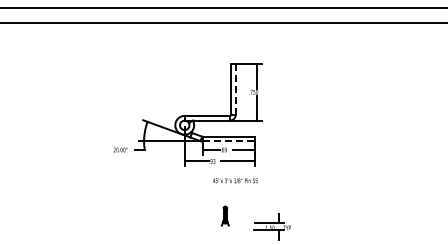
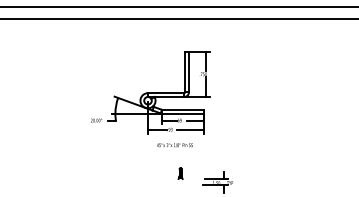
line: (235, 89) -> (188, 72), dashed -> solid
line: (229, 141) -> (183, 113), dashed -> solid
text: (235, 180) -> (175, 145), moved
part: (225, 215) -> (180, 173), size x0.71

